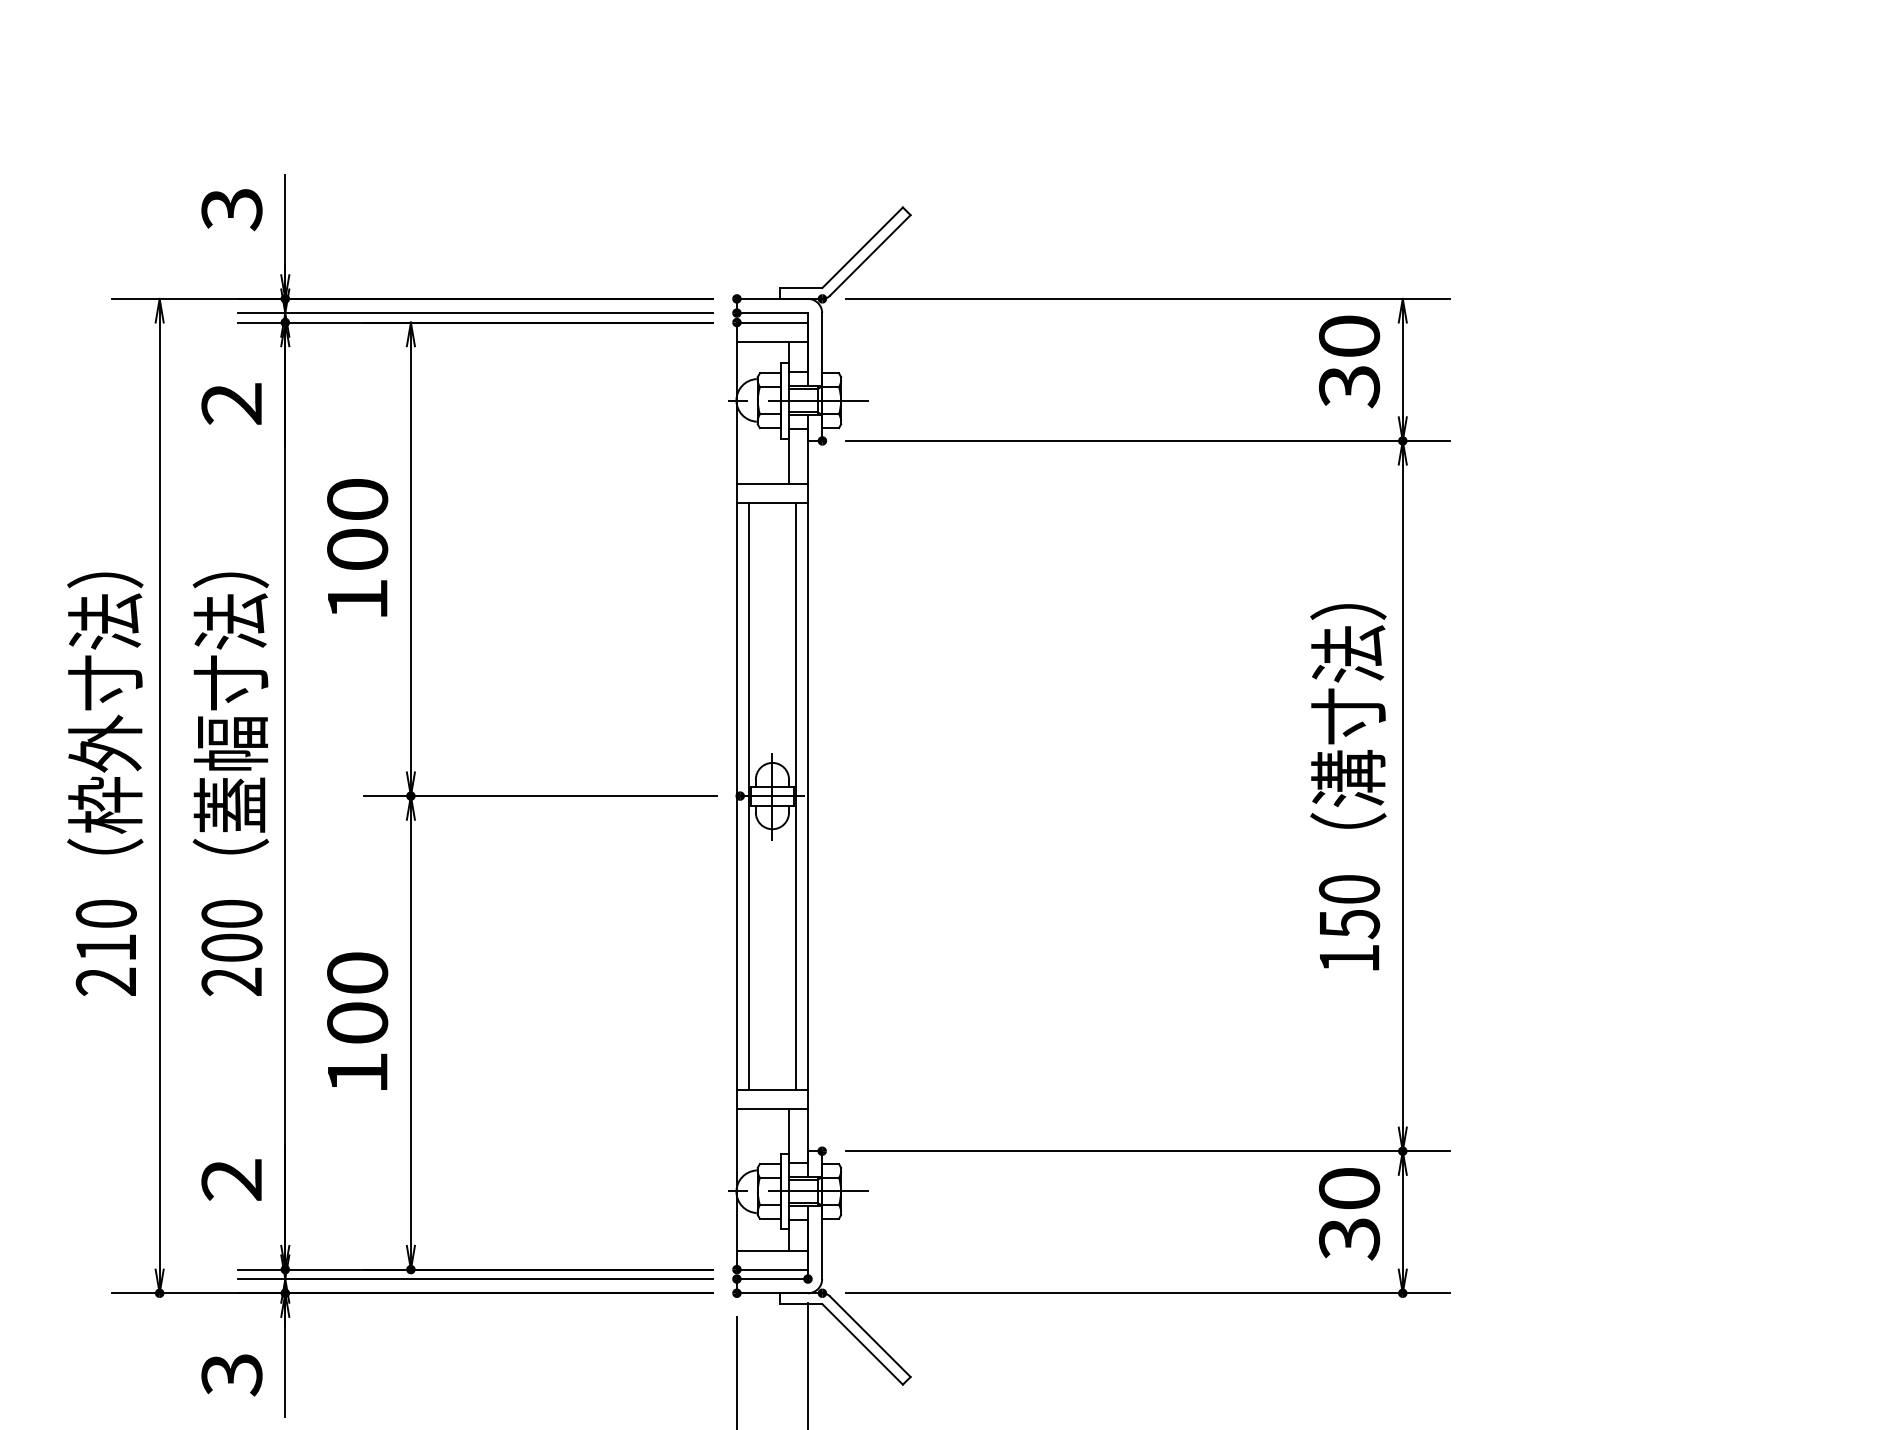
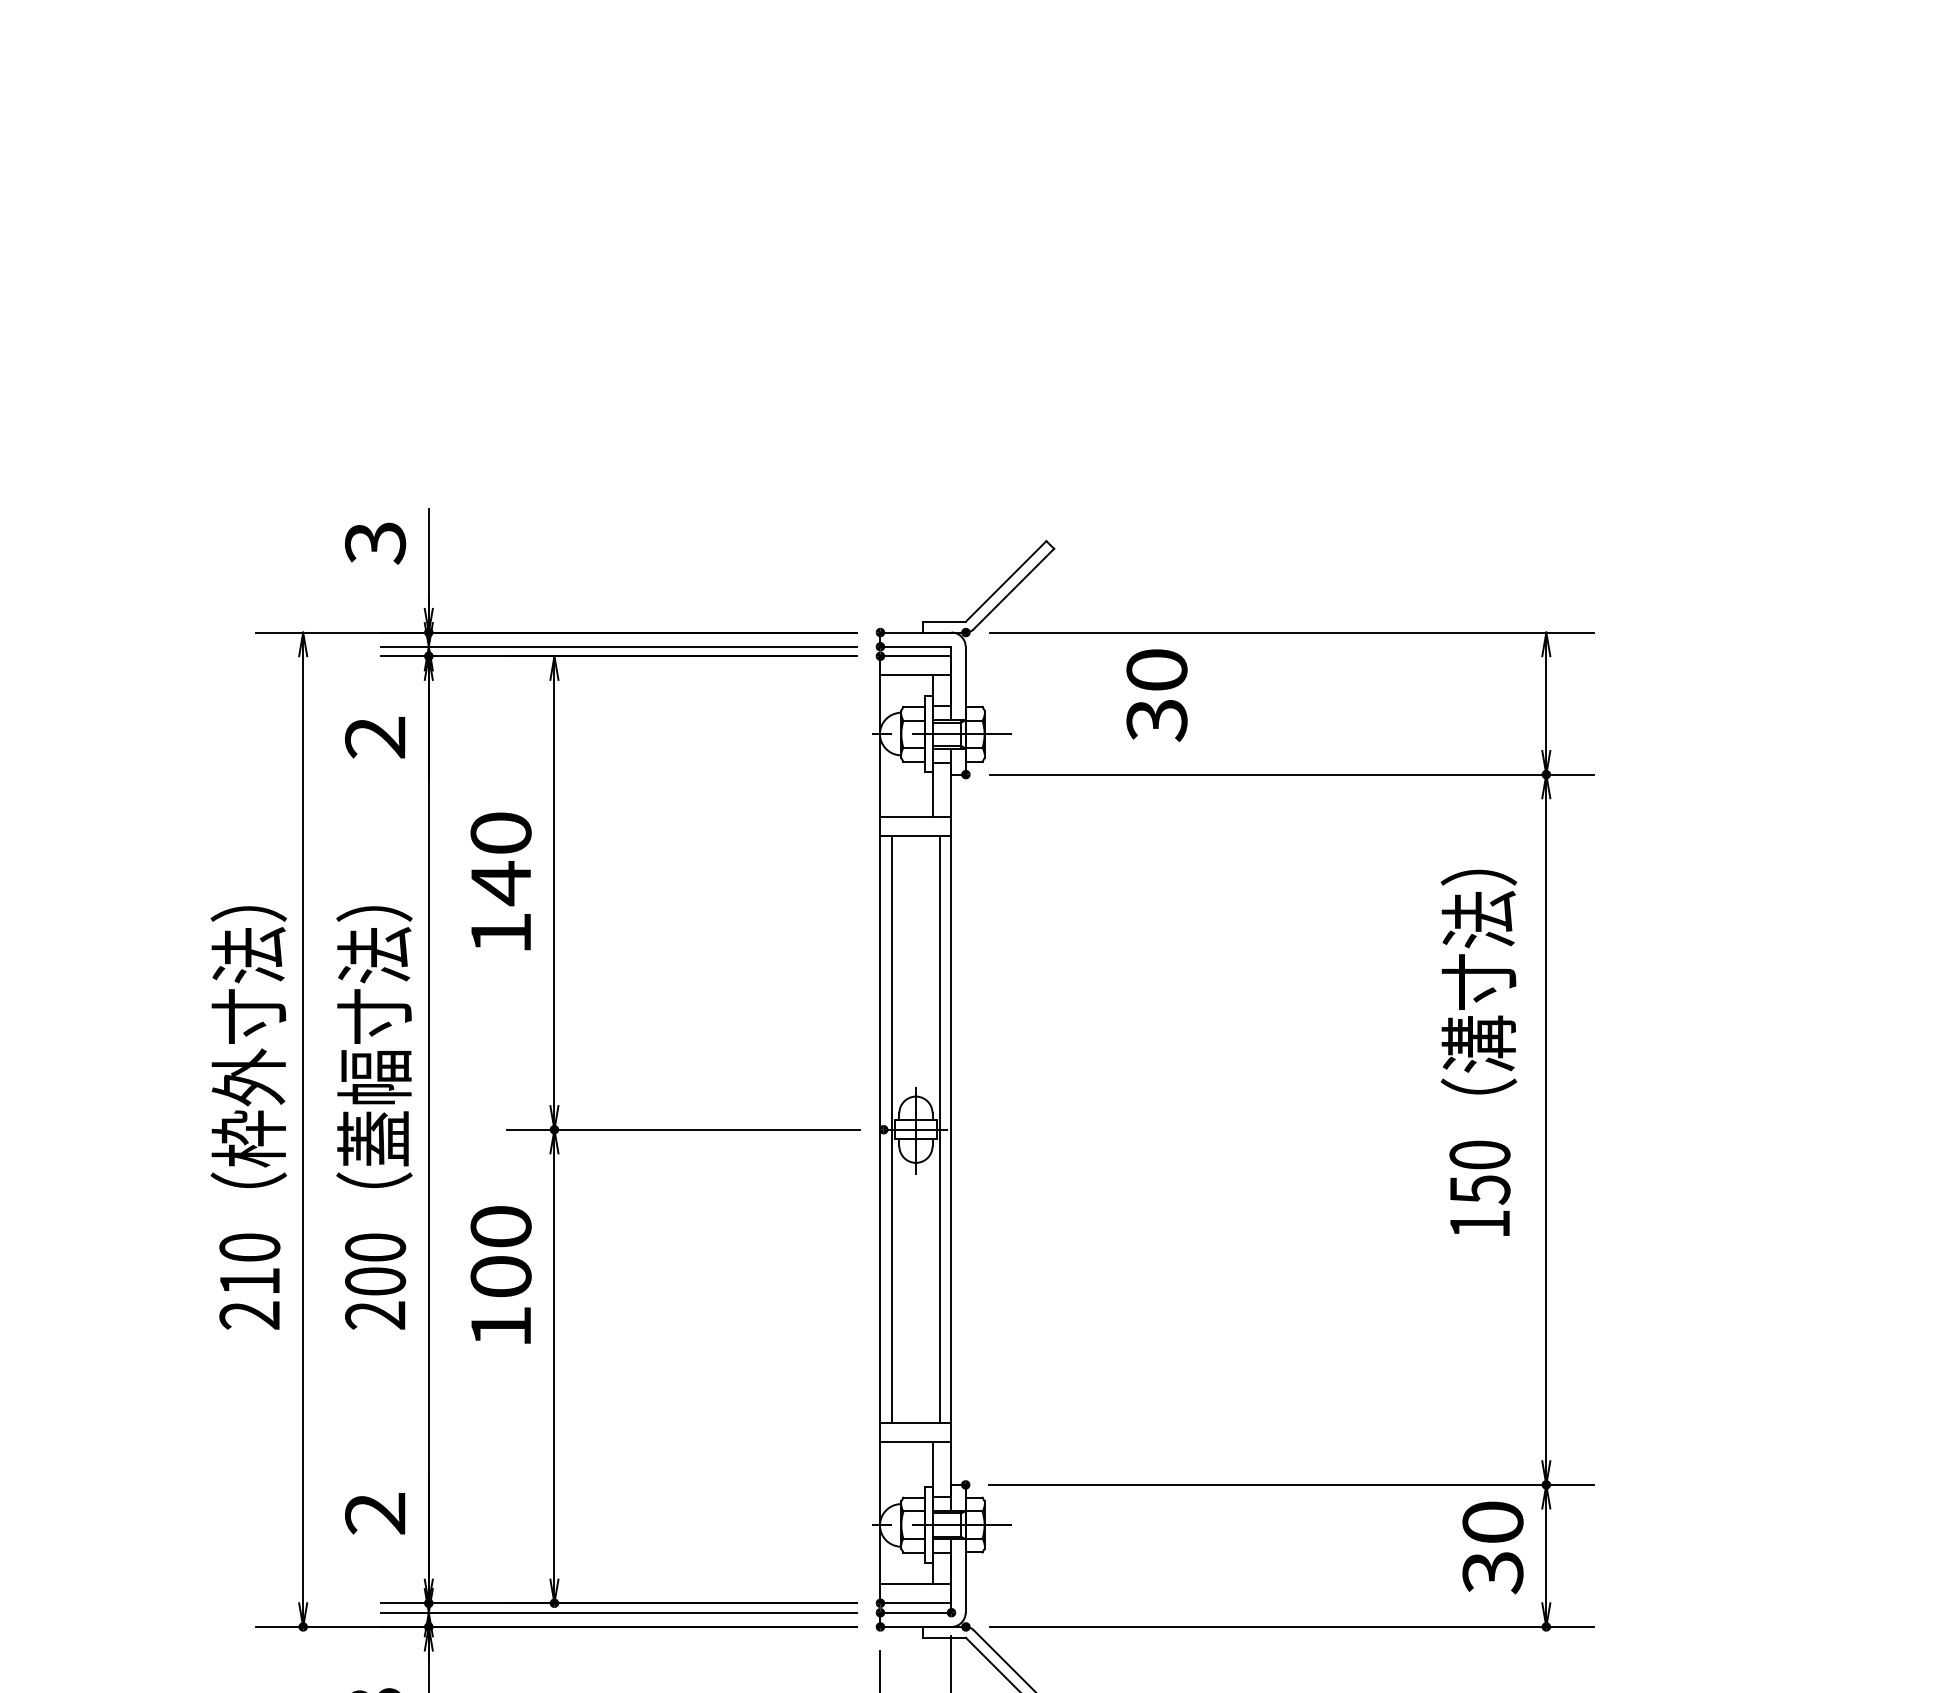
text: (1348, 361) -> (1156, 695), moved
text: (356, 549) -> (500, 883), 100 -> 140
text: (1347, 786) -> (1478, 1052), moved
text: (356, 1020) -> (500, 1274), moved

